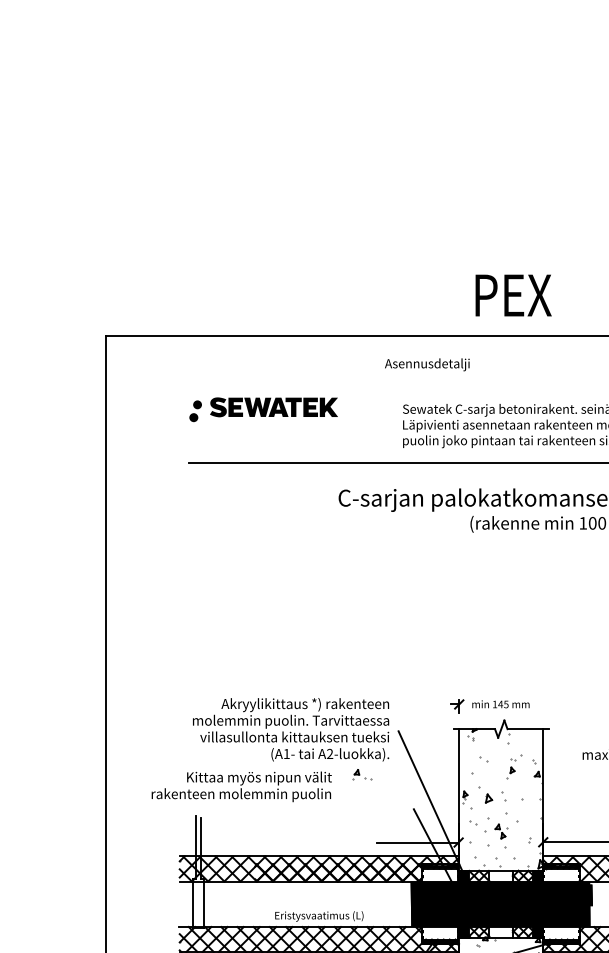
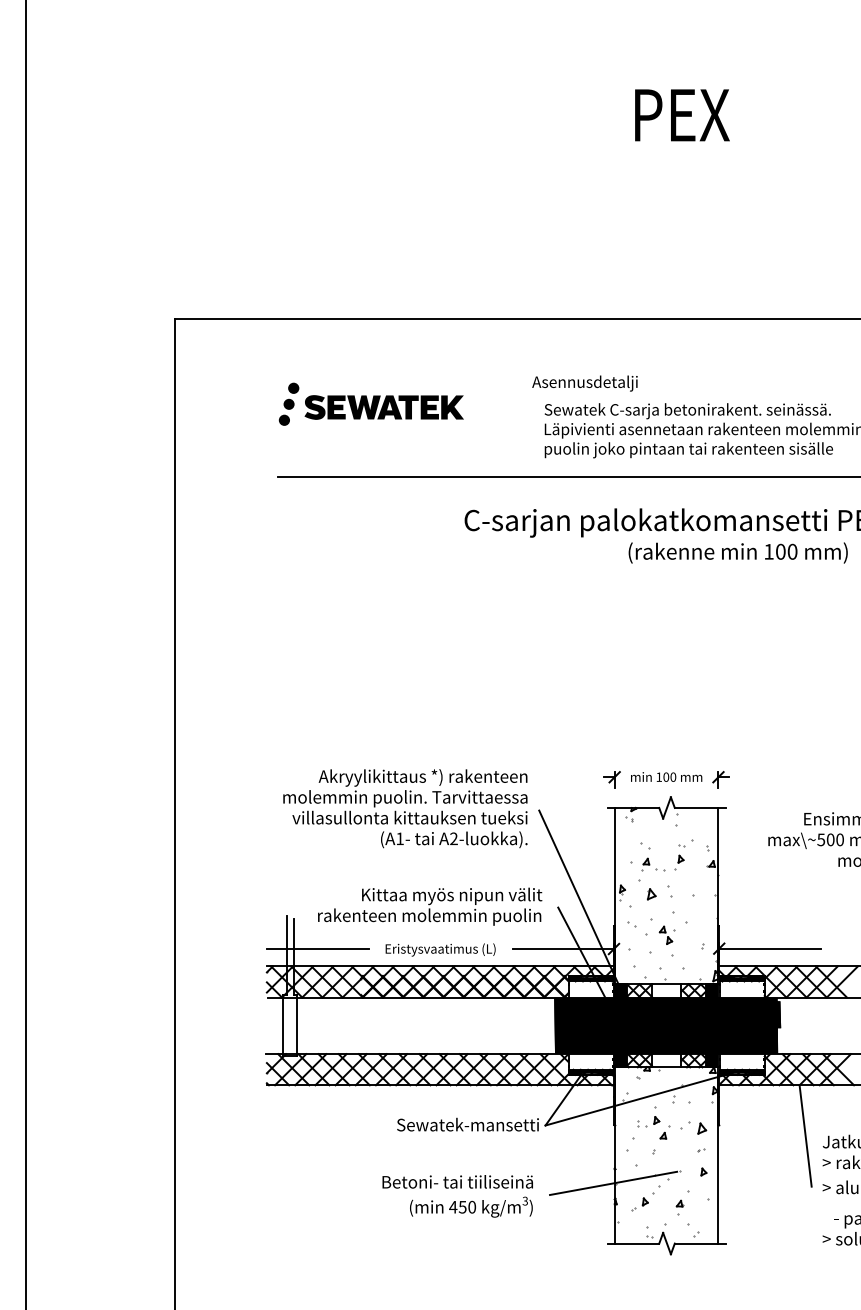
text: (513, 295) -> (682, 115), moved
text: (426, 364) -> (584, 383), moved
fill: (201, 391) -> (293, 387), added
text: (503, 703) -> (669, 776), 145 -> 100
part: (544, 706) -> (720, 779), added
part: (362, 774) -> (653, 864), moved
text: (242, 786) -> (430, 906), moved
line: (220, 842) -> (317, 949), added
text: (319, 916) -> (440, 949), moved

